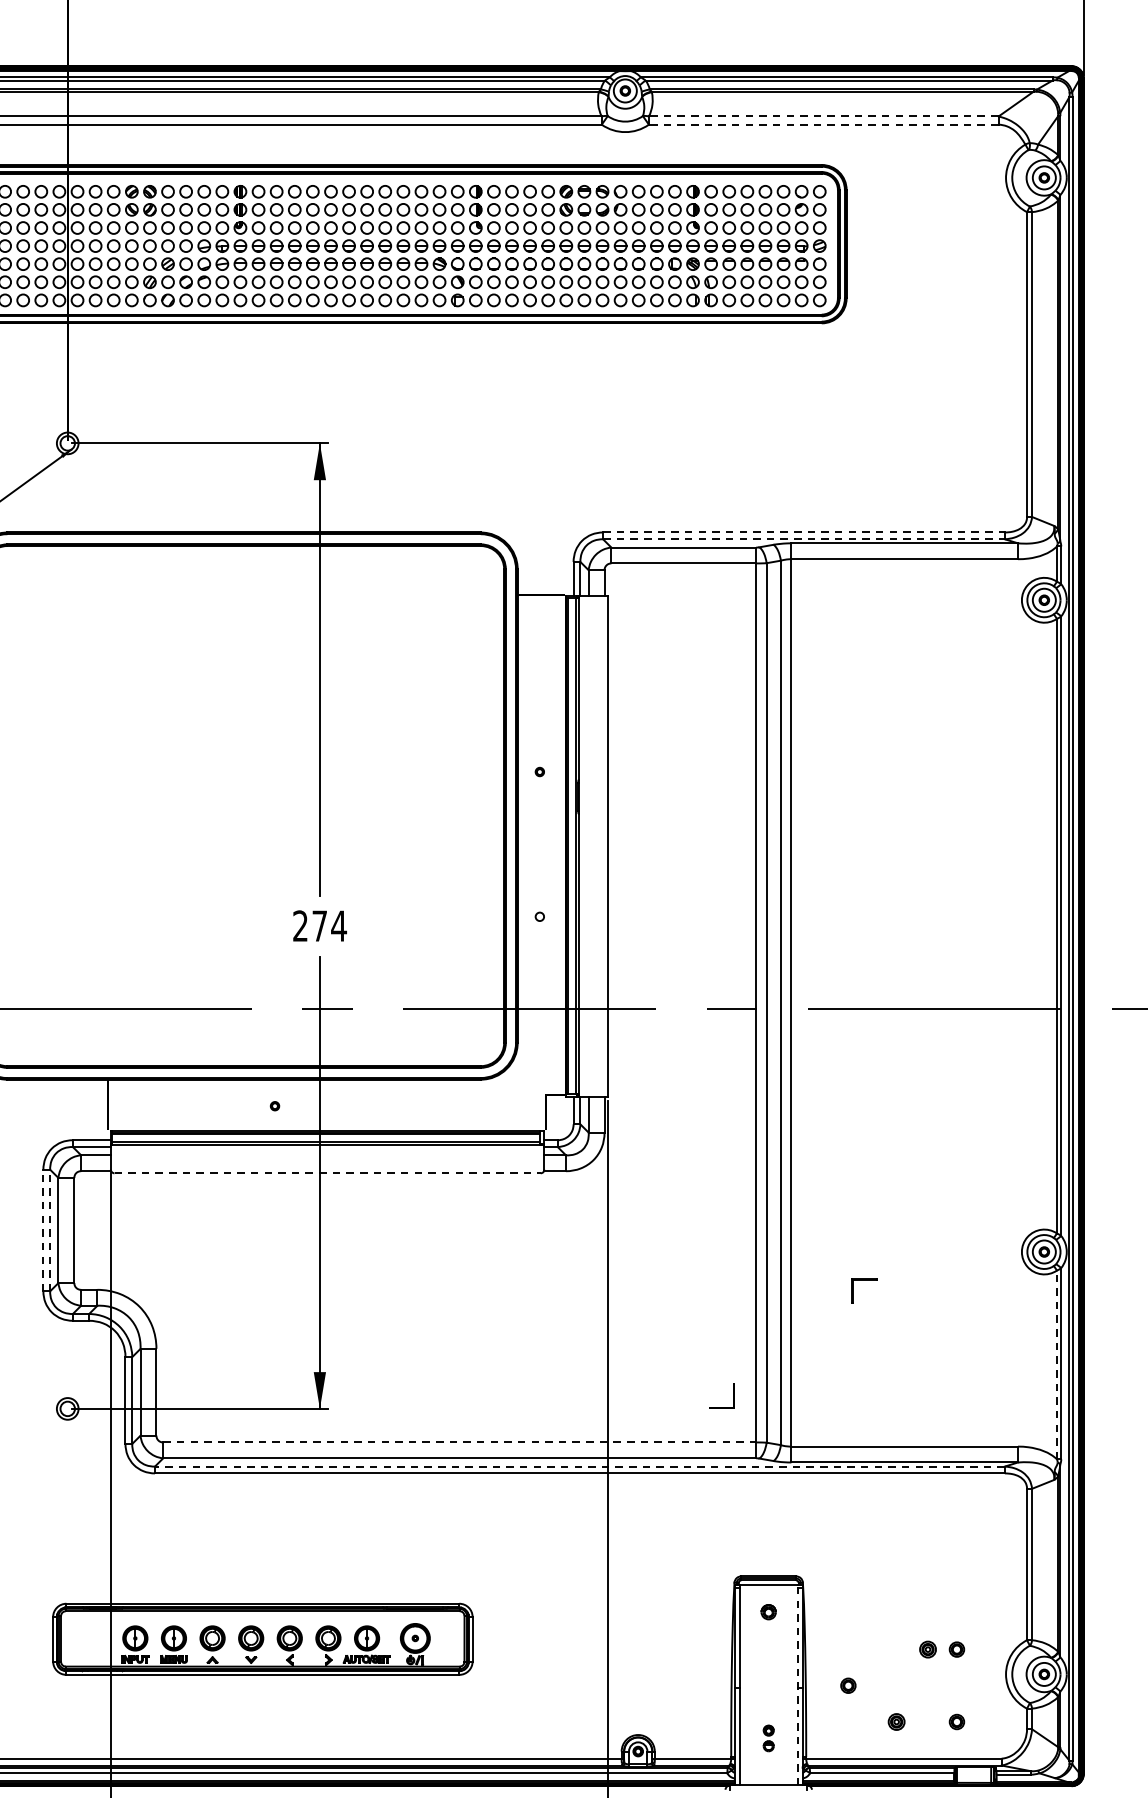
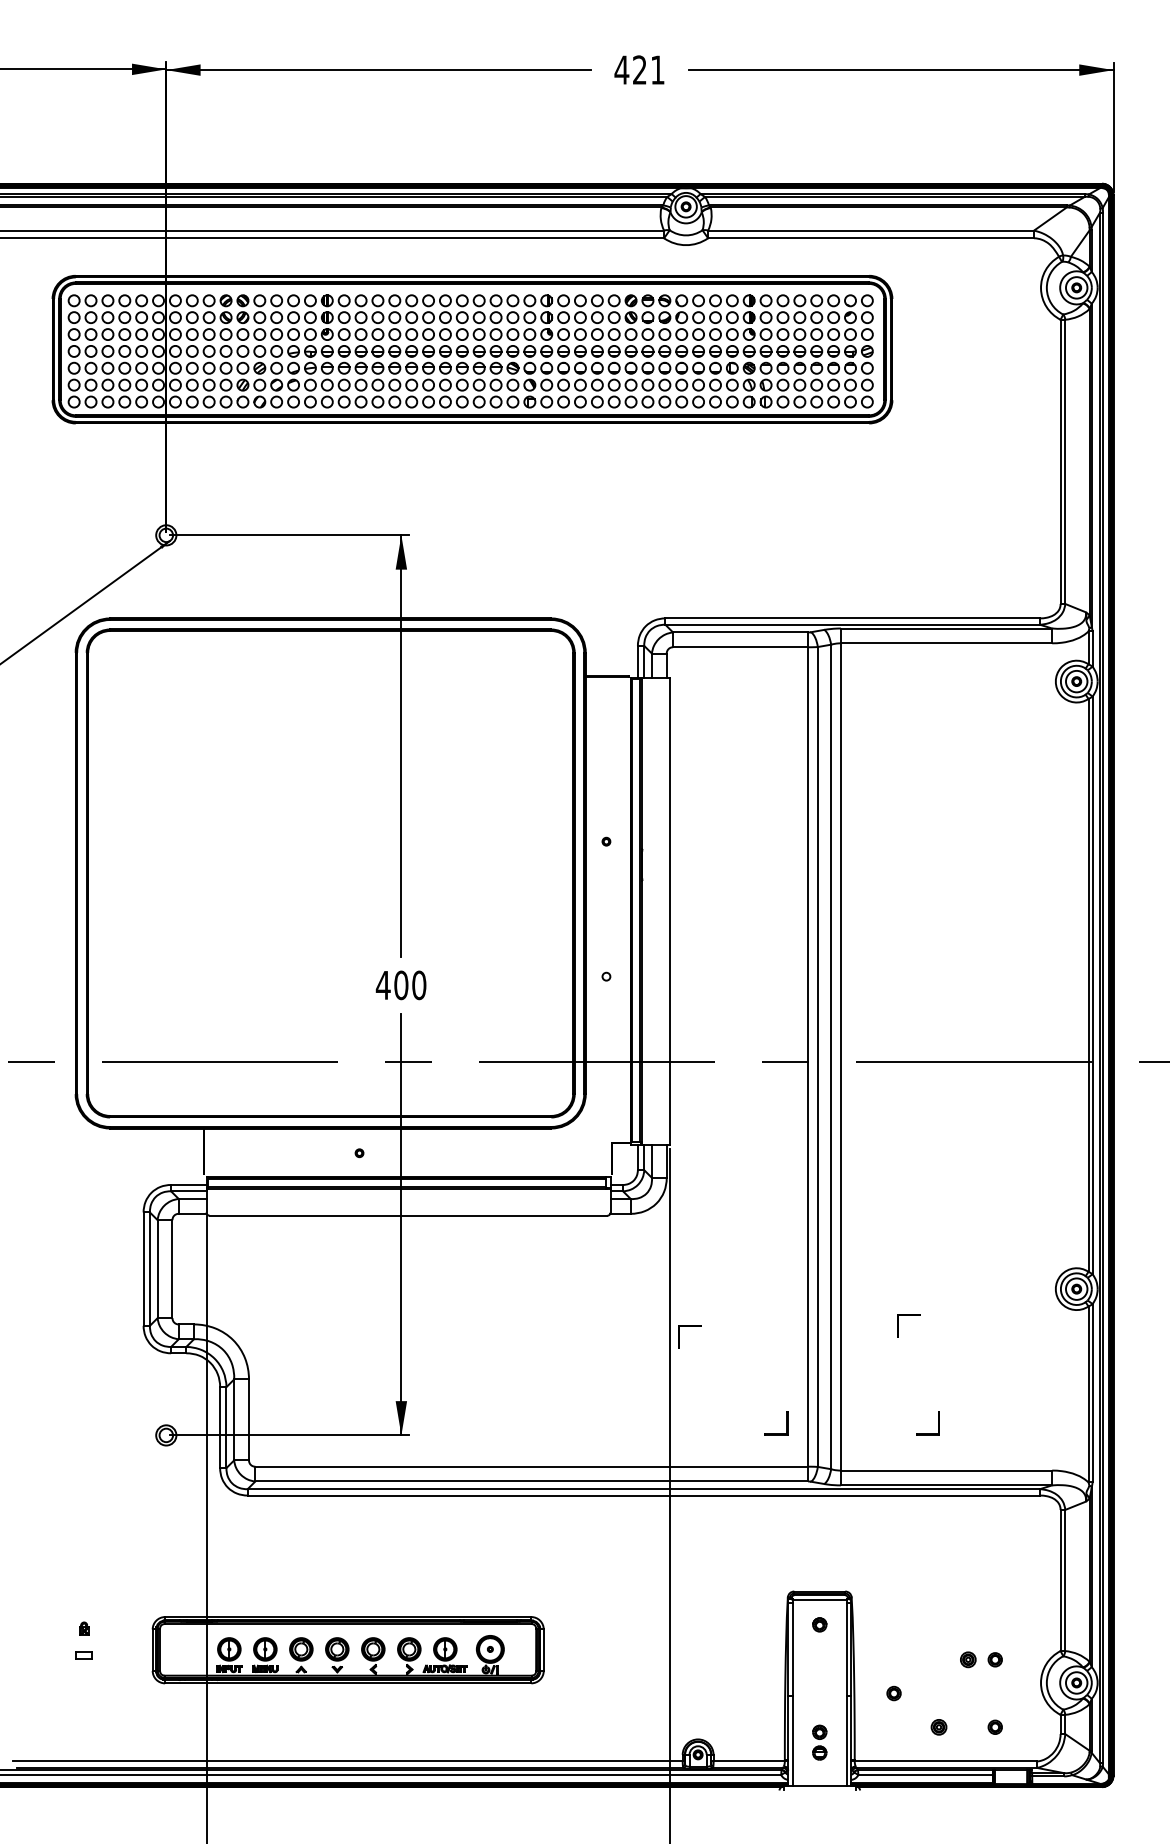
line: (824, 116) -> (871, 230), dashed -> solid
line: (824, 124) -> (871, 238), dashed -> solid
line: (804, 532) -> (853, 618), dashed -> solid
line: (804, 539) -> (853, 624), dashed -> solid
text: (318, 926) -> (400, 985), 274 -> 400
line: (327, 1172) -> (408, 1215), dashed -> solid
line: (43, 1230) -> (143, 1269), dashed -> solid
line: (49, 1230) -> (149, 1269), dashed -> solid
part: (628, 1292) -> (689, 1326), added
line: (1056, 1363) -> (1088, 1393), dashed -> solid
part: (884, 1406) -> (927, 1433), added
line: (460, 1442) -> (532, 1466), dashed -> solid
line: (579, 1466) -> (643, 1489), dashed -> solid
line: (797, 1684) -> (846, 1692), dashed -> solid
part: (768, 1738) -> (819, 1742), size x1.43

